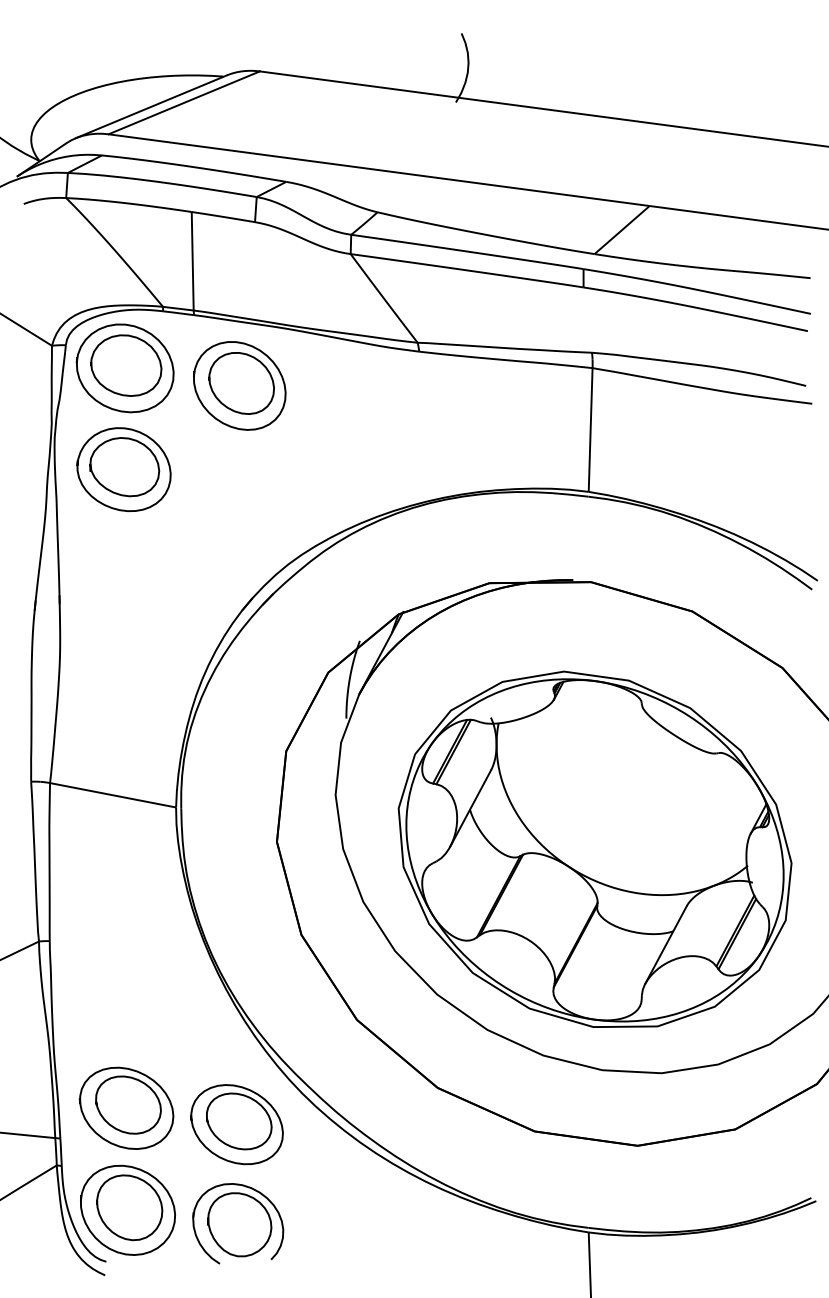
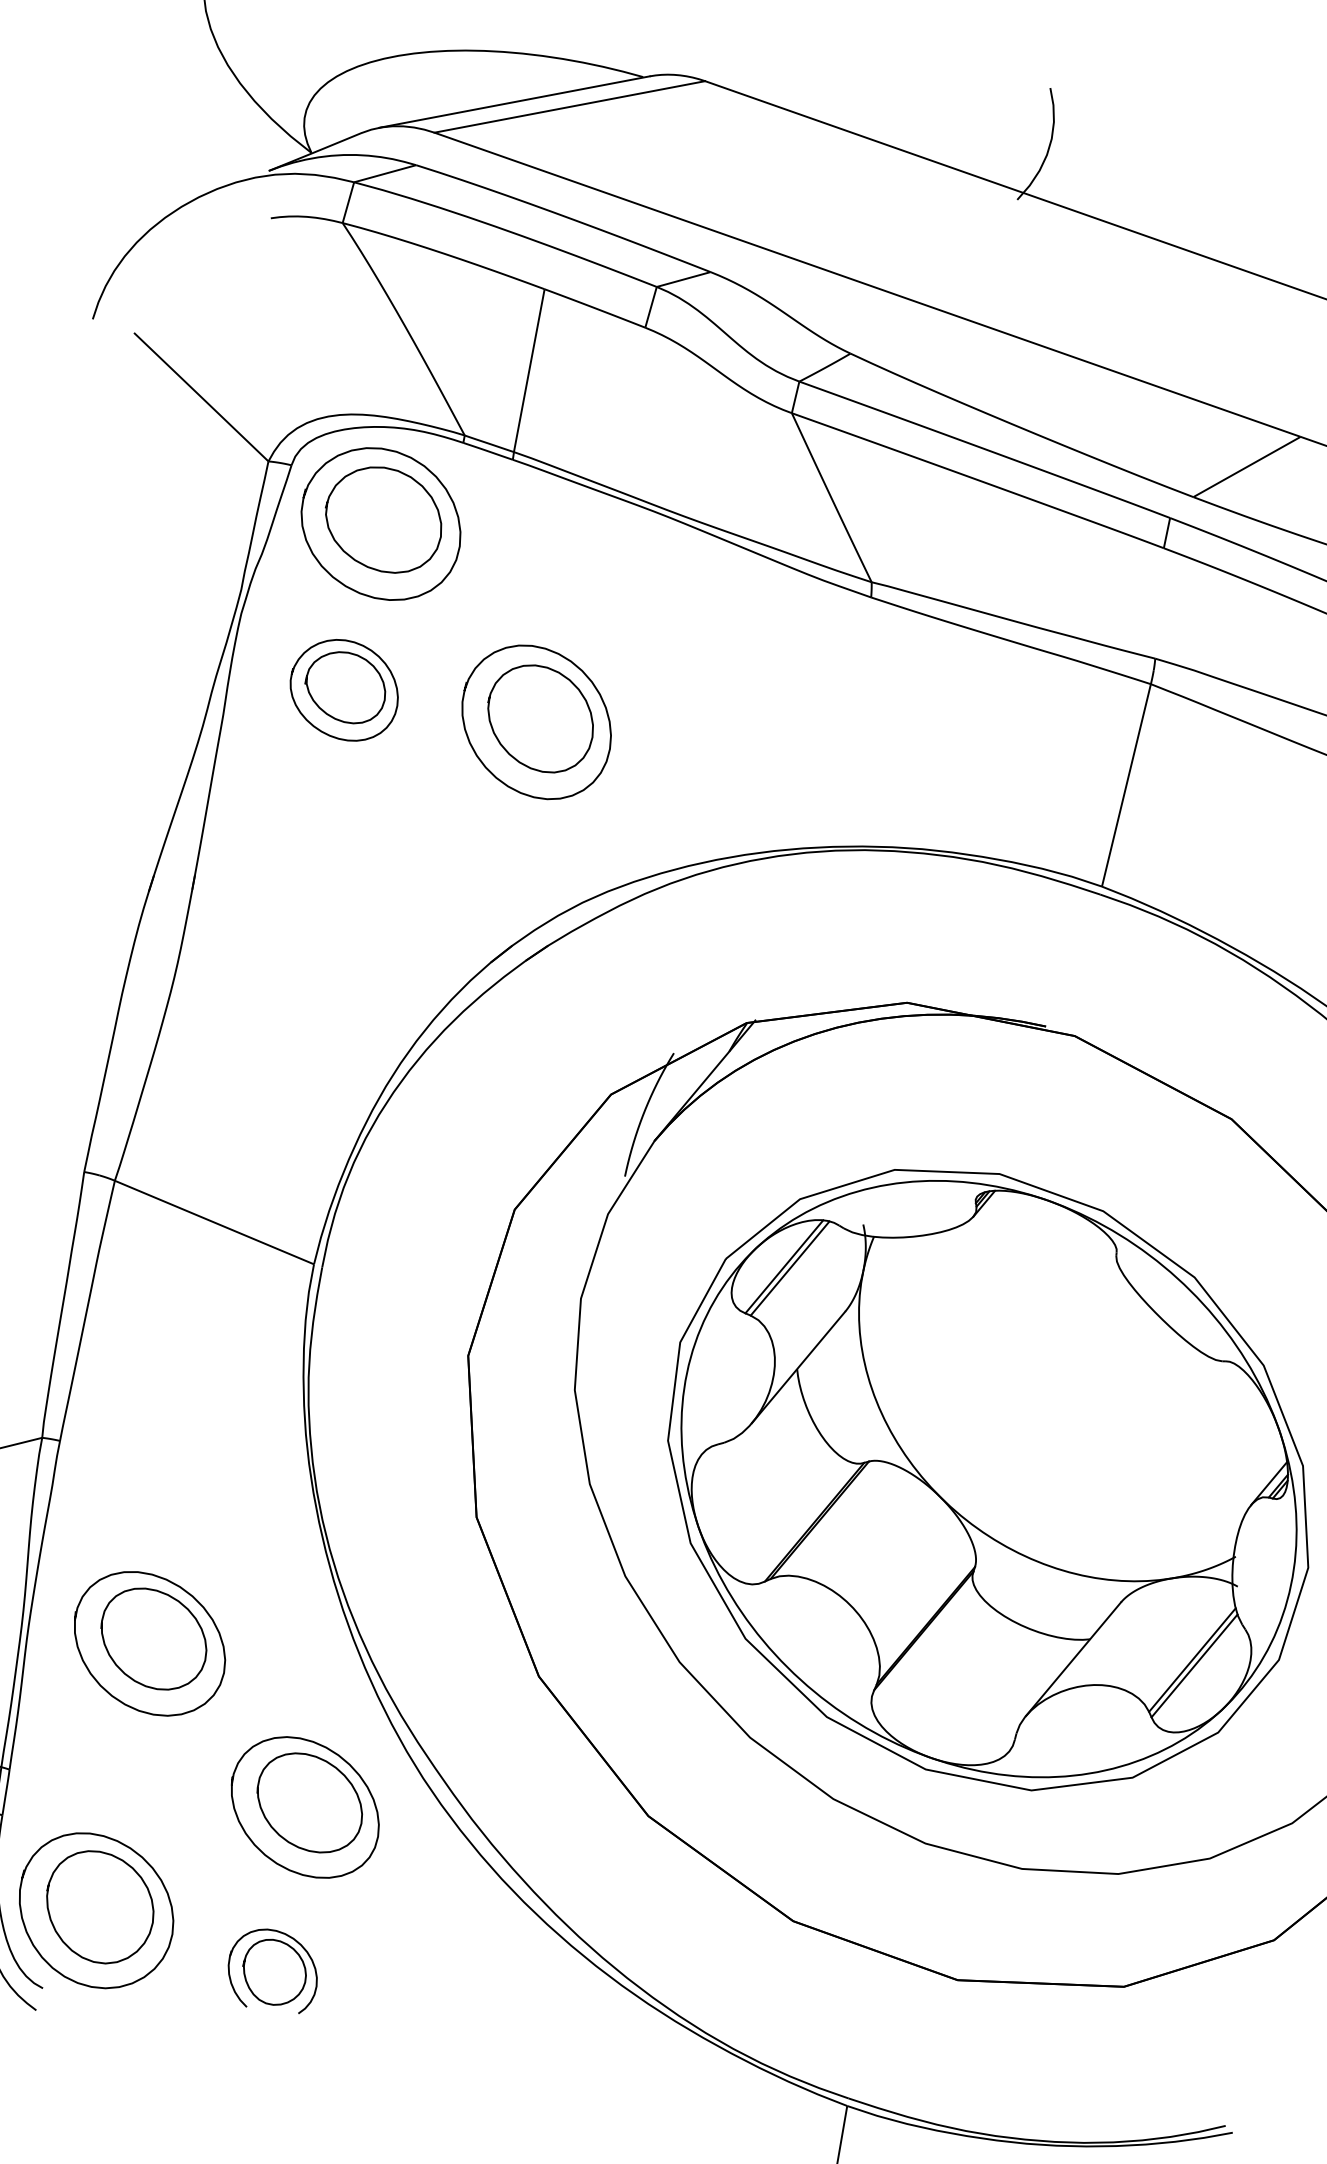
part: (239, 385) -> (536, 721), moved
part: (123, 469) -> (343, 689), size x0.7
part: (126, 1107) -> (149, 1642), moved
part: (238, 1223) -> (273, 1970), size x0.6

